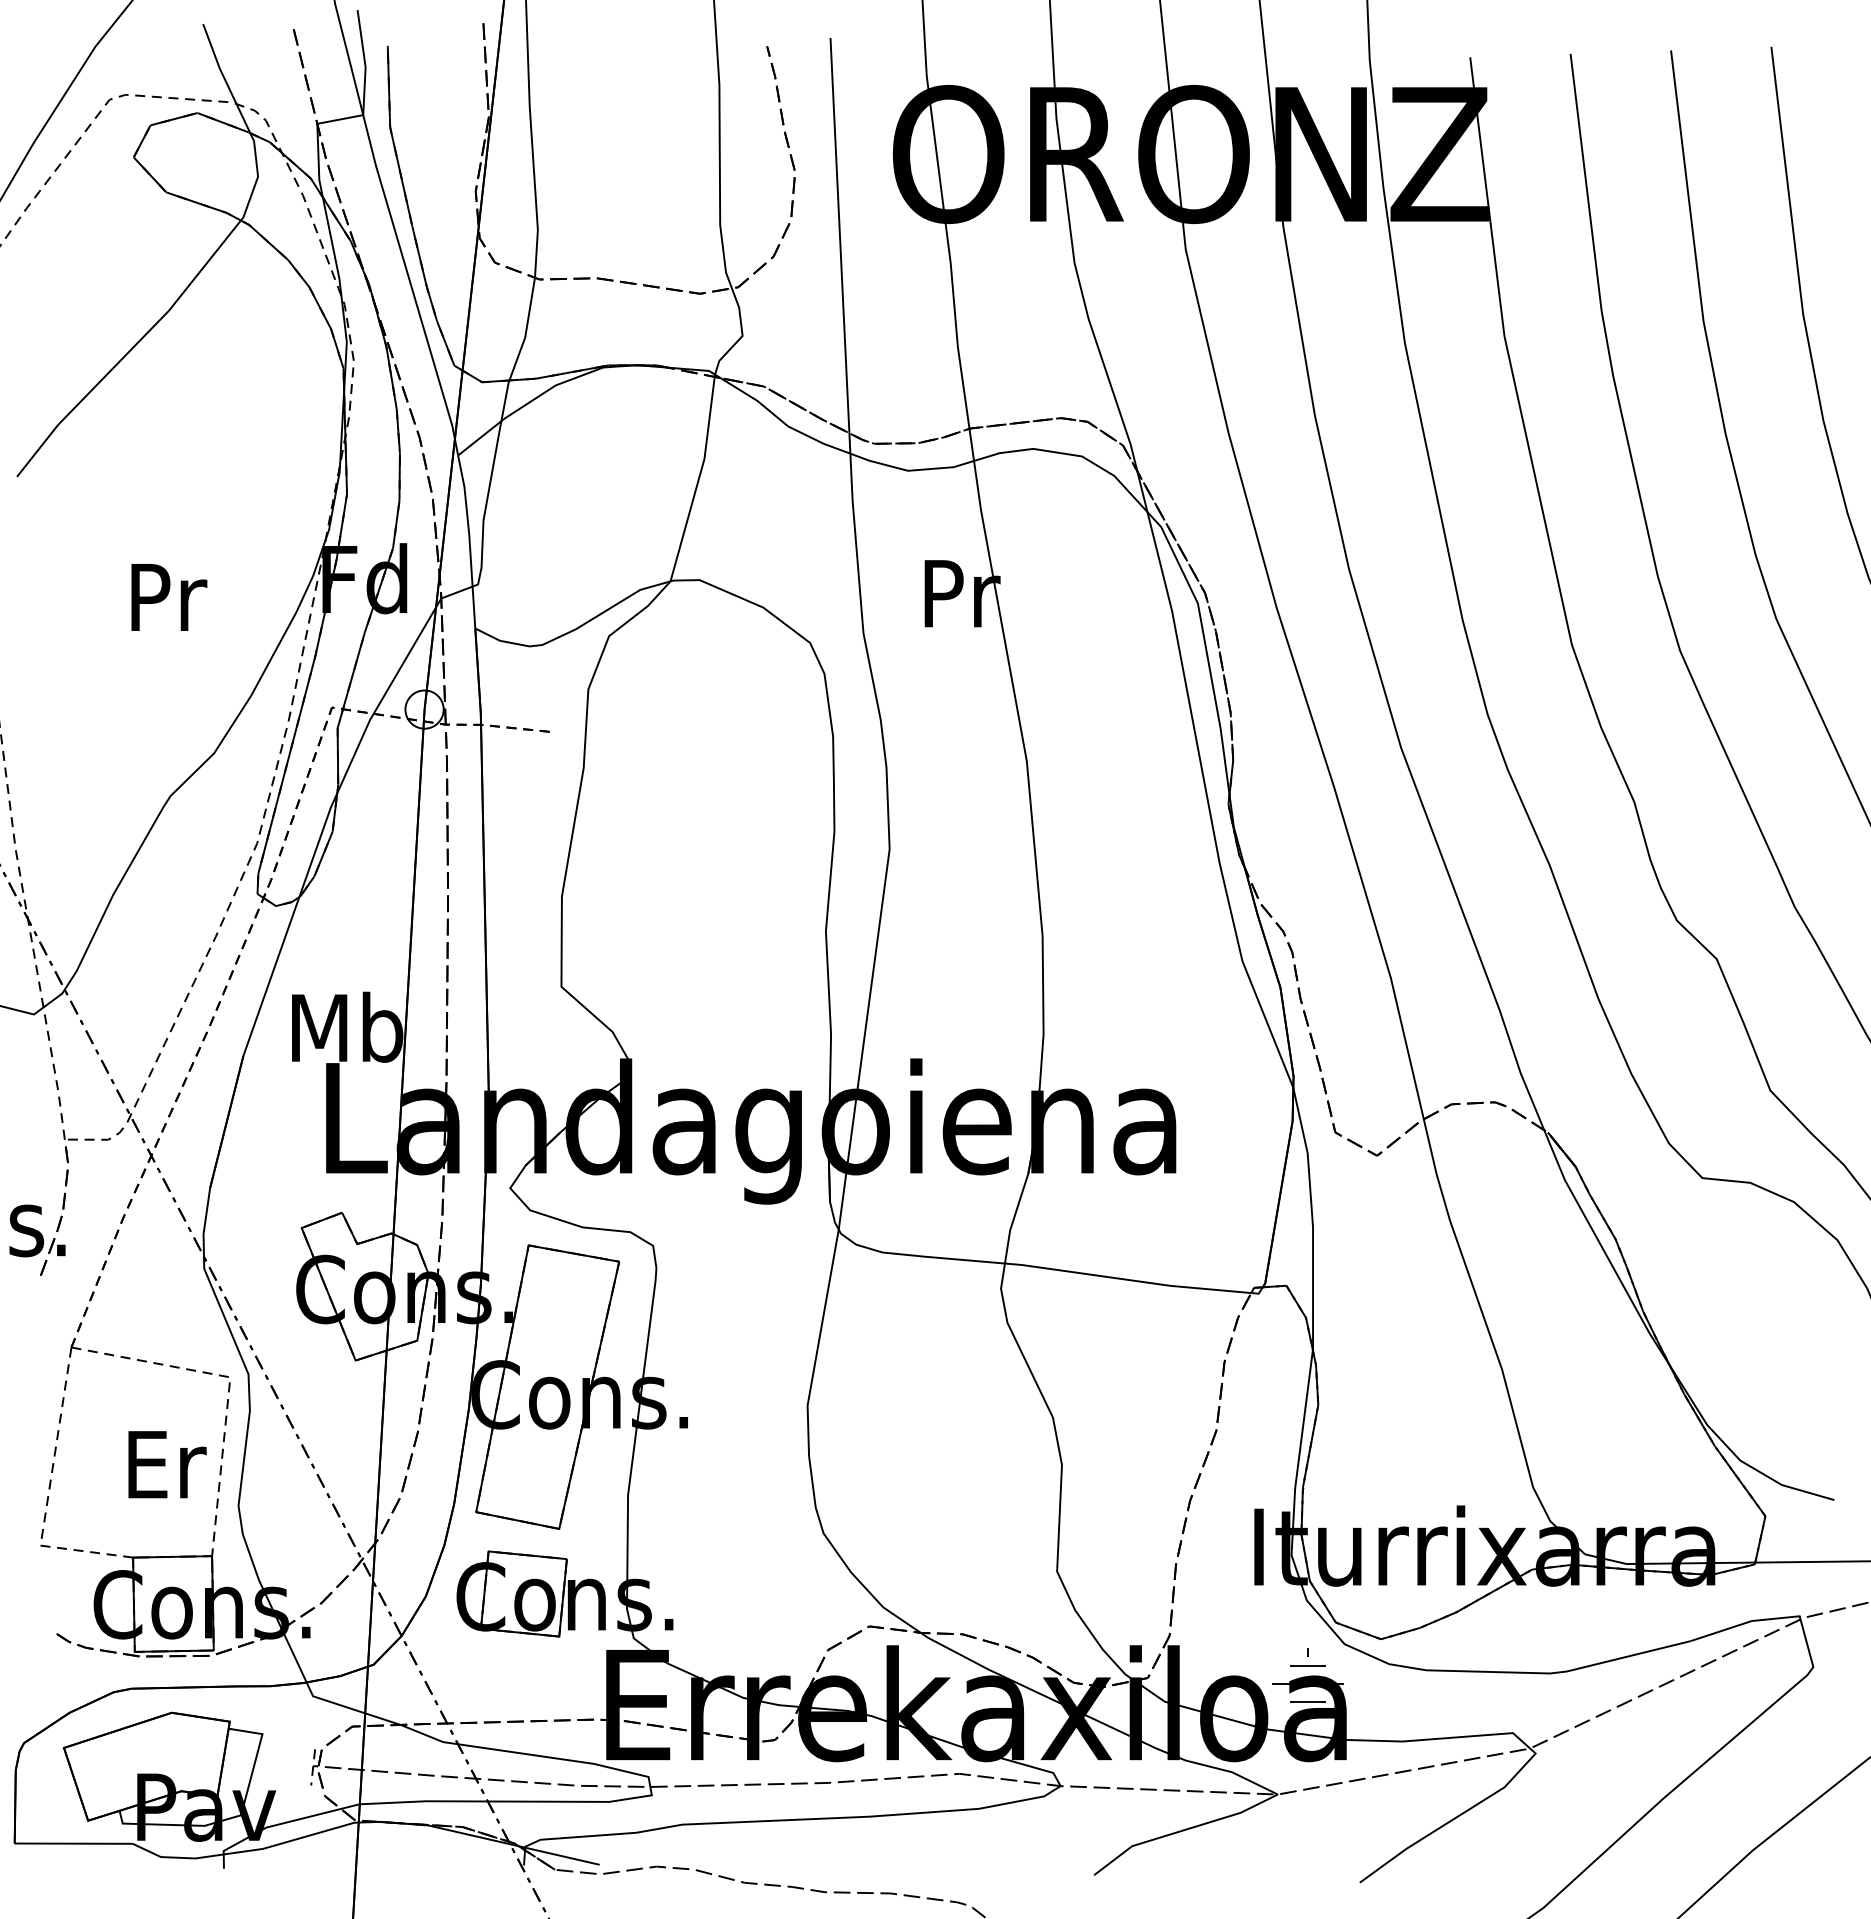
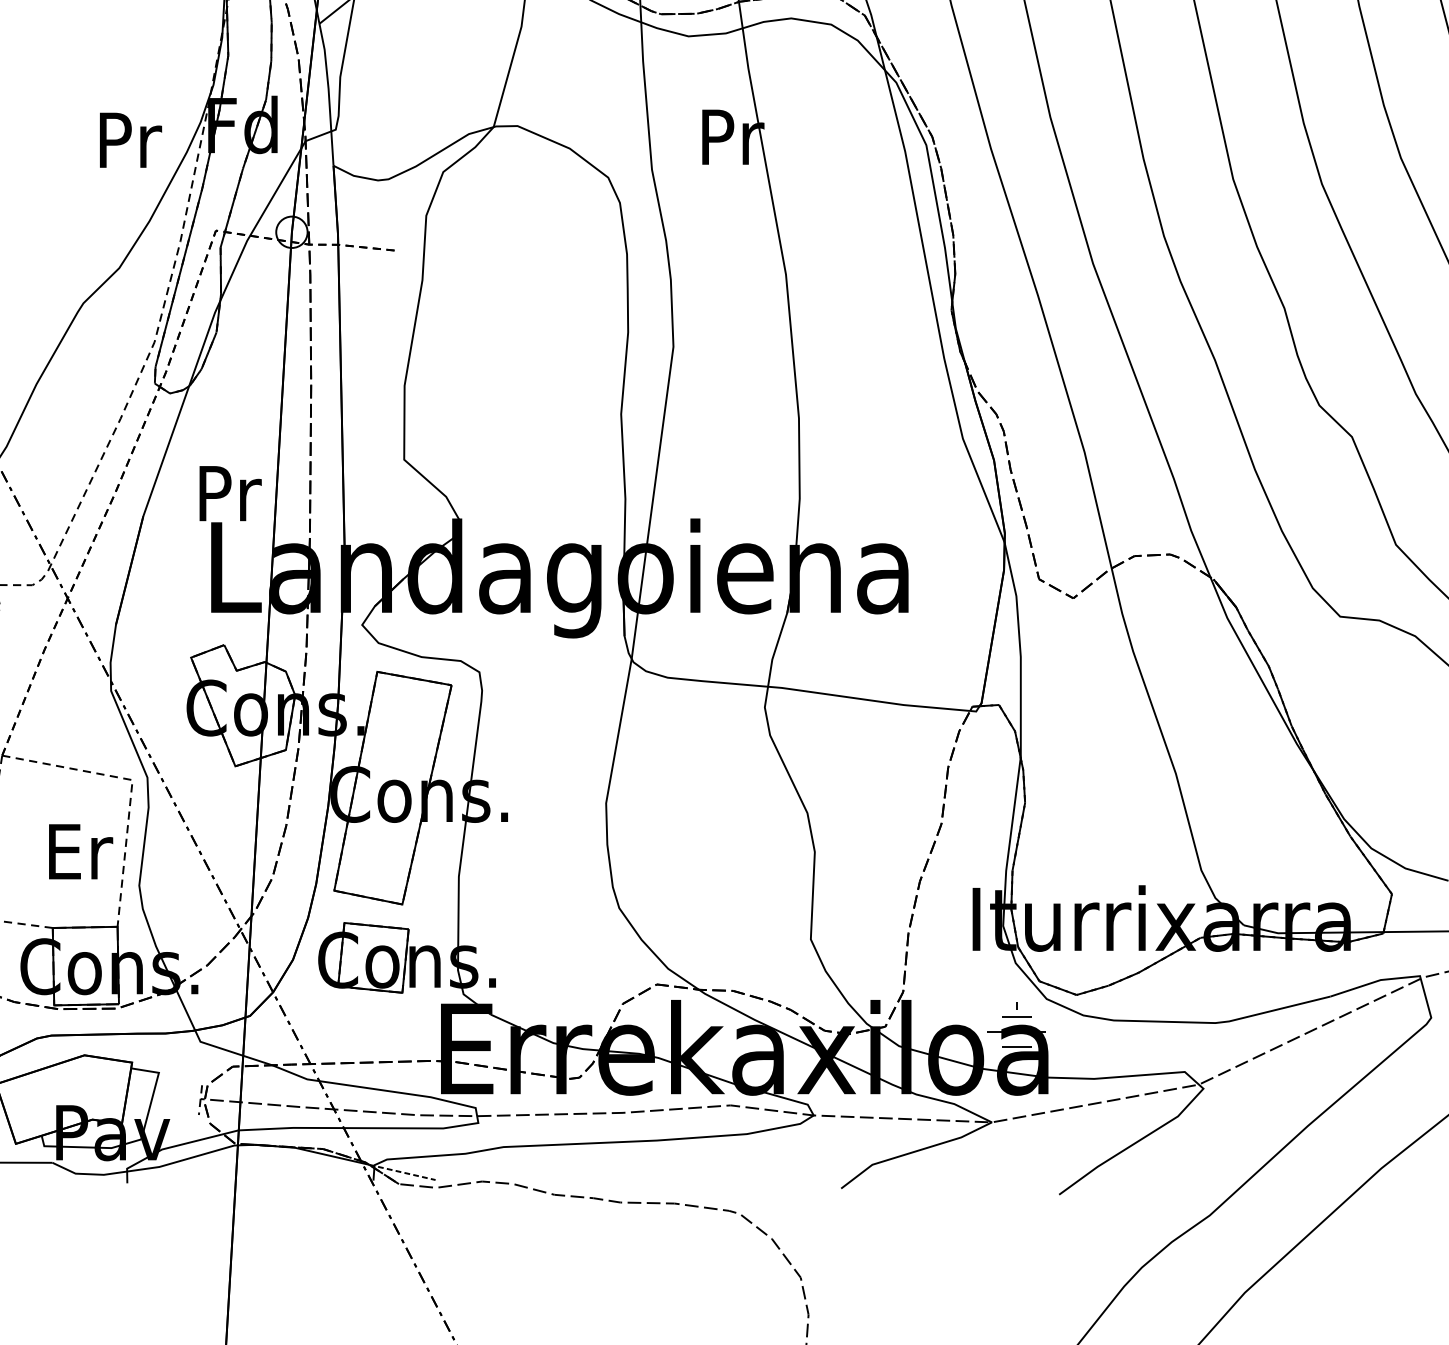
text: (169, 597) -> (131, 140), moved
text: (347, 1026) -> (228, 492), Mb -> Pr
line: (559, 1855) -> (402, 1172), solid -> dashed

